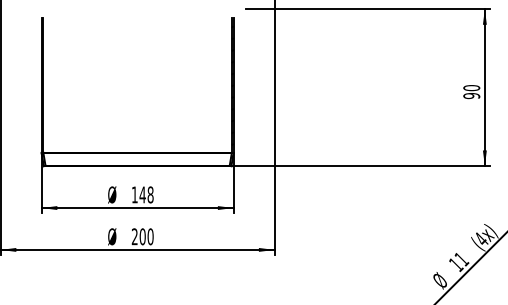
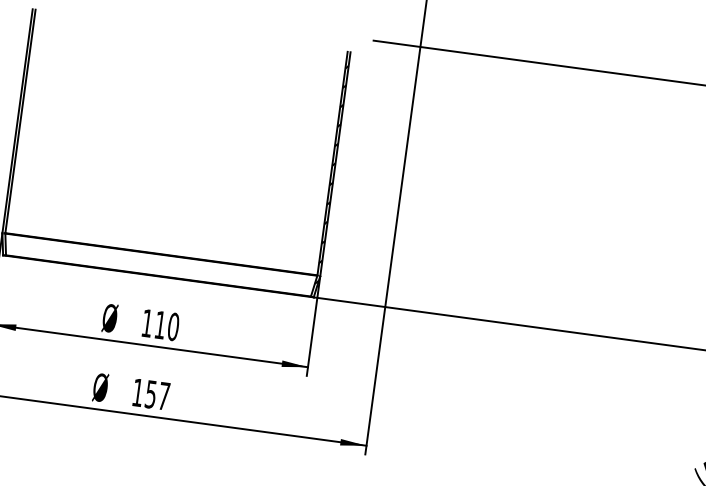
text: (146, 194) -> (166, 325), 148 -> 110
text: (142, 236) -> (150, 393), 200 -> 157

